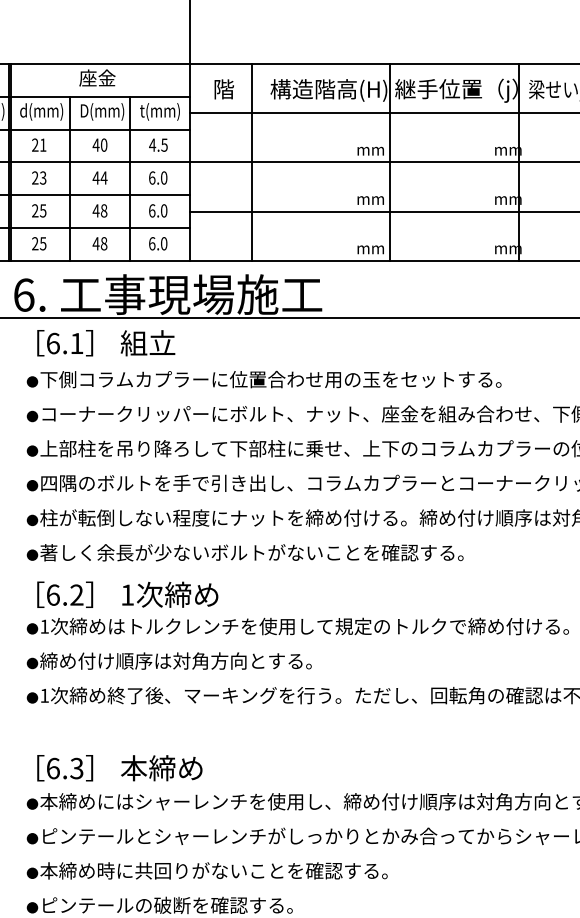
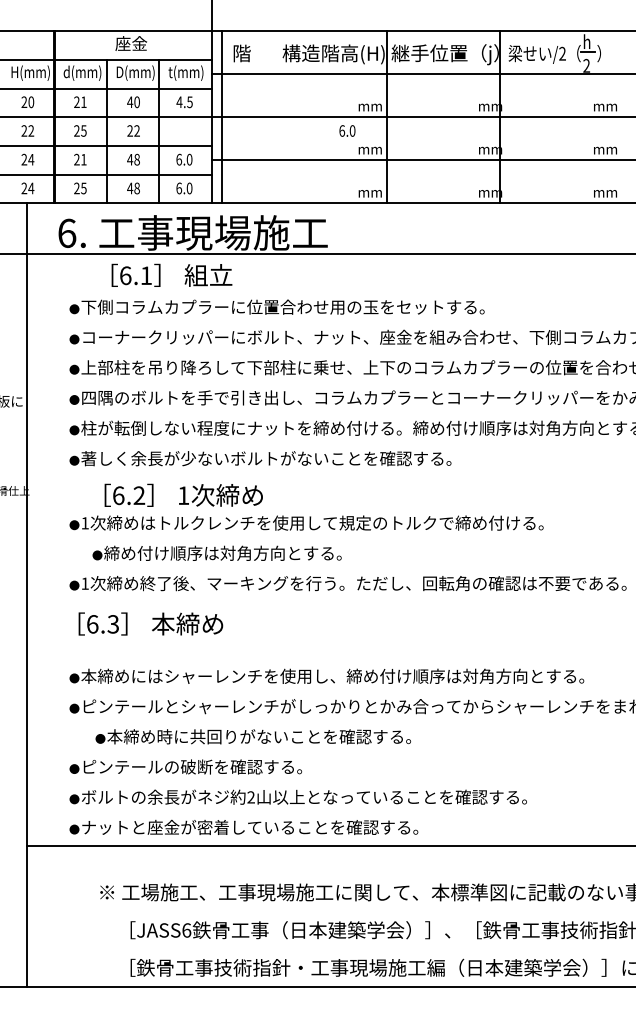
line: (252, 162) -> (221, 117), moved
text: (42, 177) -> (83, 130), 23 -> 25
text: (99, 177) -> (133, 130), 44 -> 22
text: (158, 177) -> (347, 130), moved
text: (42, 210) -> (83, 159), 25 -> 21
text: (105, 342) -> (171, 274), moved
text: (127, 593) -> (183, 494), moved
text: (168, 660) -> (216, 552), moved
text: (119, 767) -> (150, 623), moved
text: (207, 870) -> (253, 736), moved

